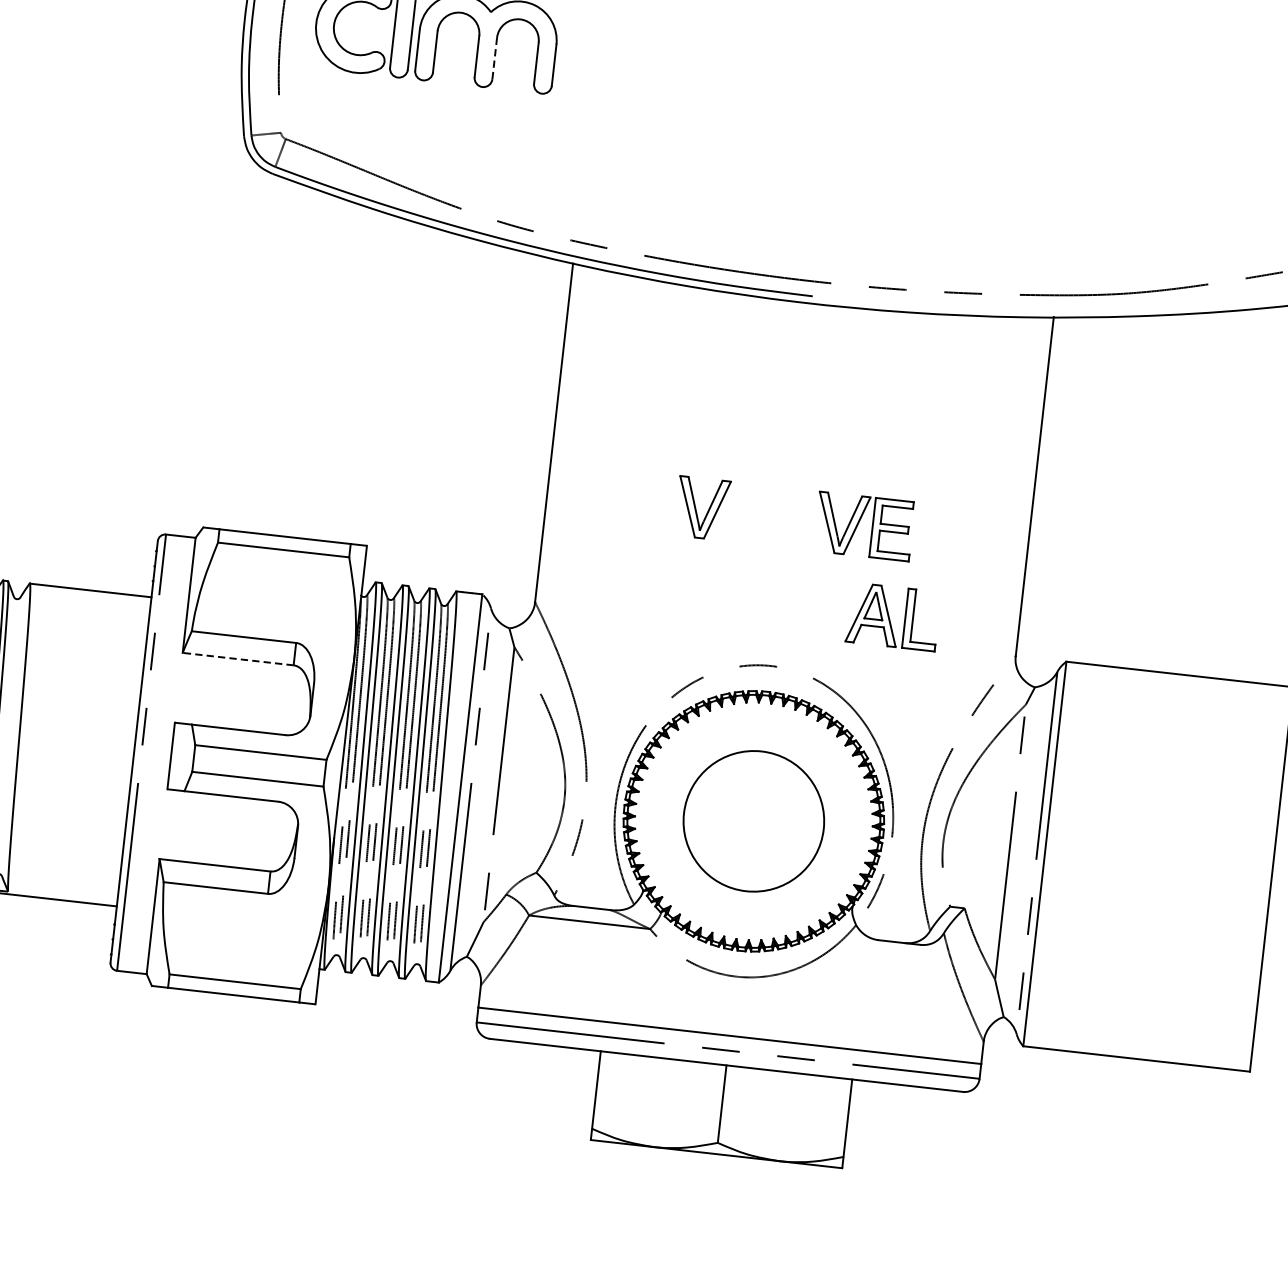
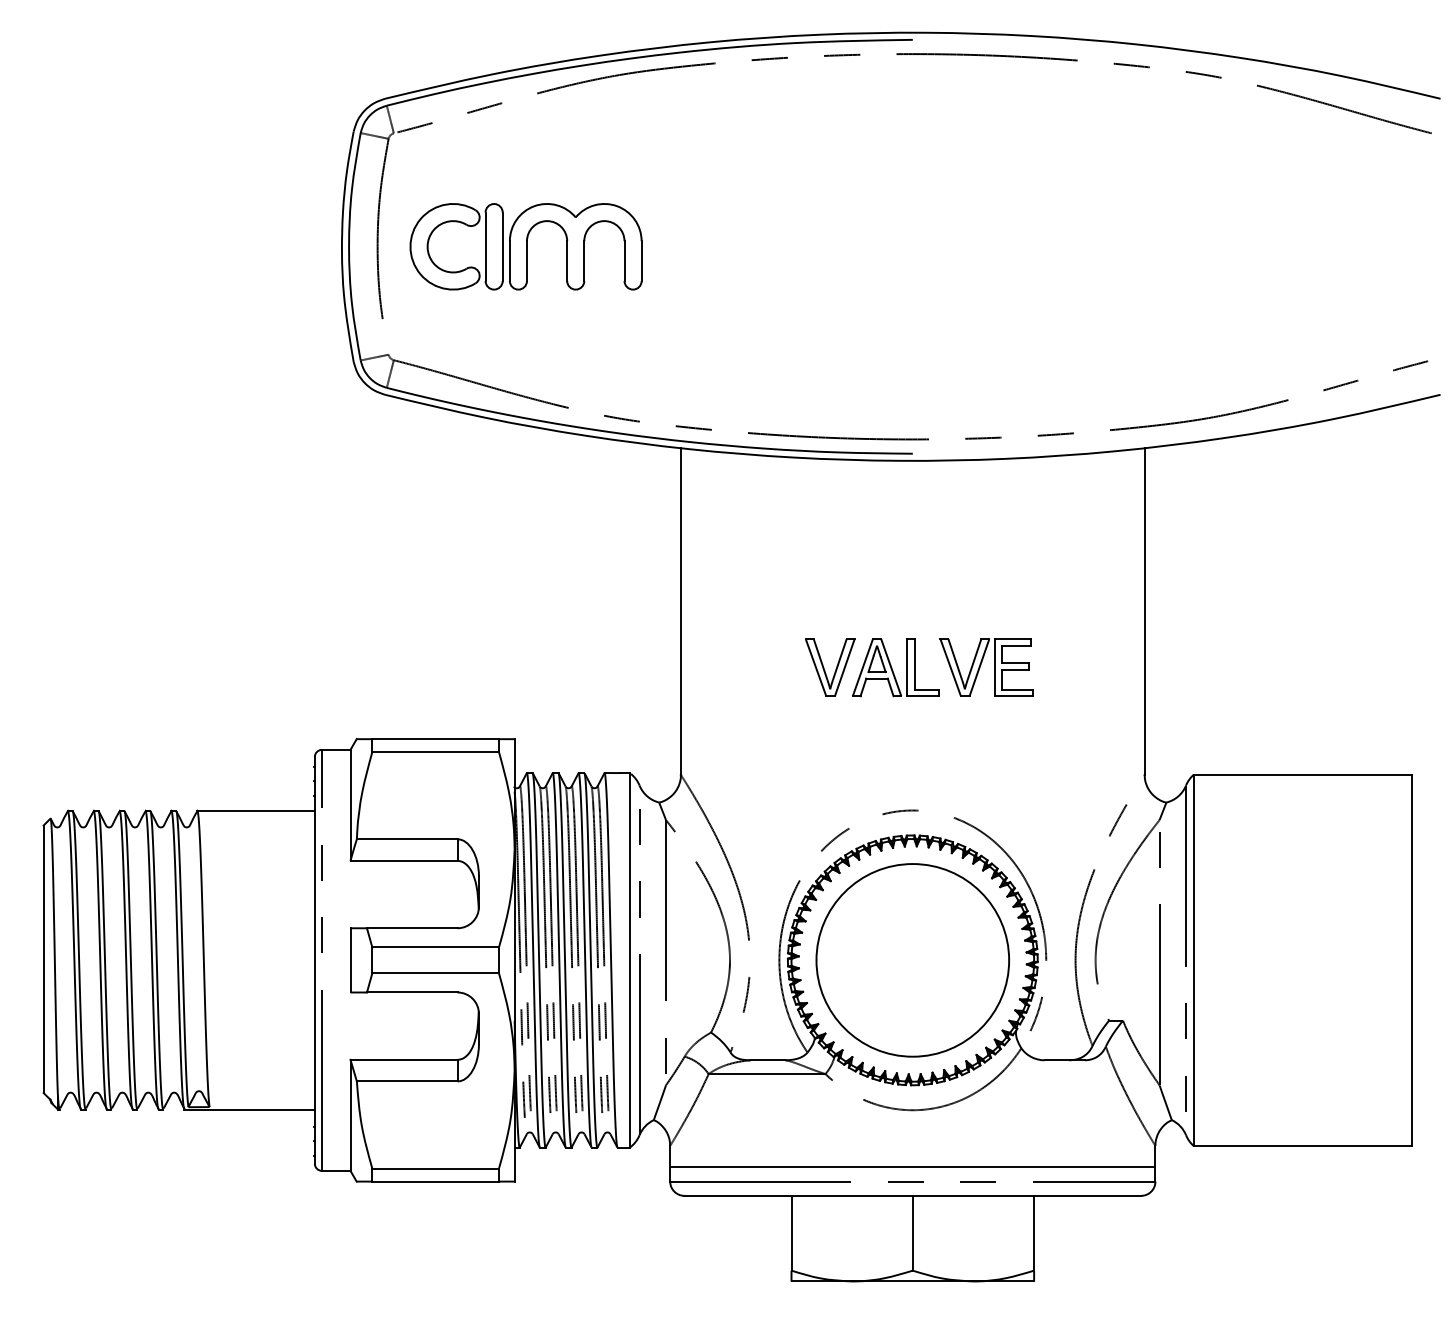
line: (494, 58) -> (584, 261), dashed -> solid
part: (892, 616) -> (895, 667), moved
line: (238, 658) -> (404, 860), dashed -> solid
circle: (753, 821) -> (912, 960), size x1.43

